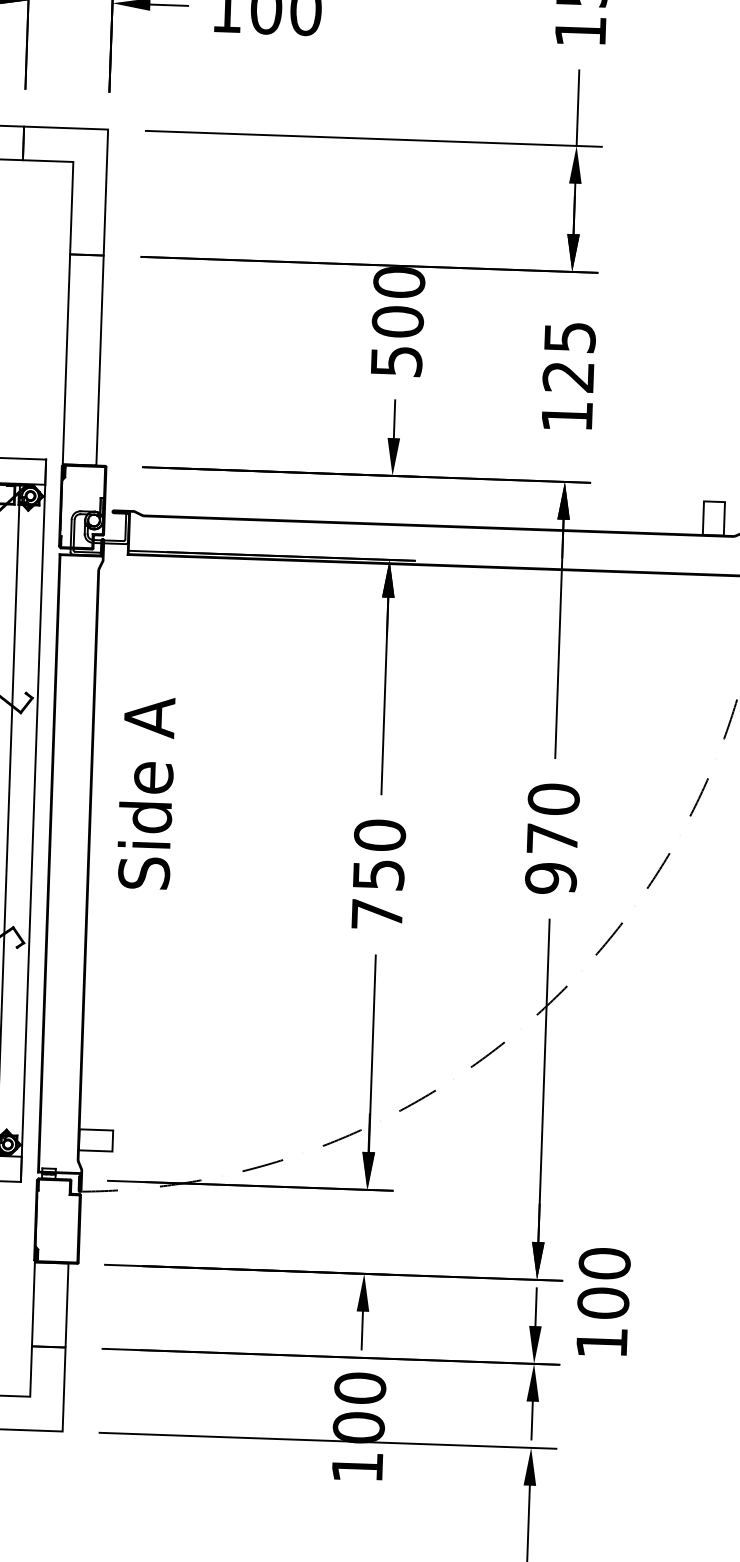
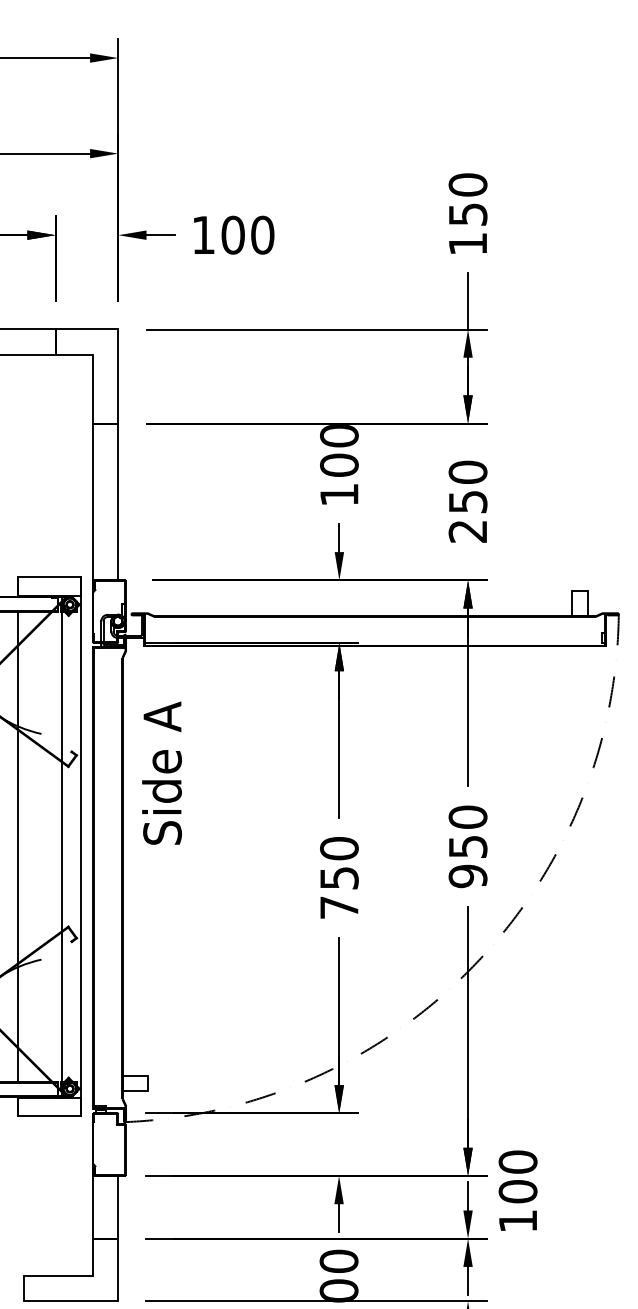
text: (396, 360) -> (339, 494), 500 -> 100
text: (567, 376) -> (467, 501), 125 -> 250
text: (145, 792) -> (161, 772), moved
text: (553, 838) -> (468, 846), 970 -> 950

